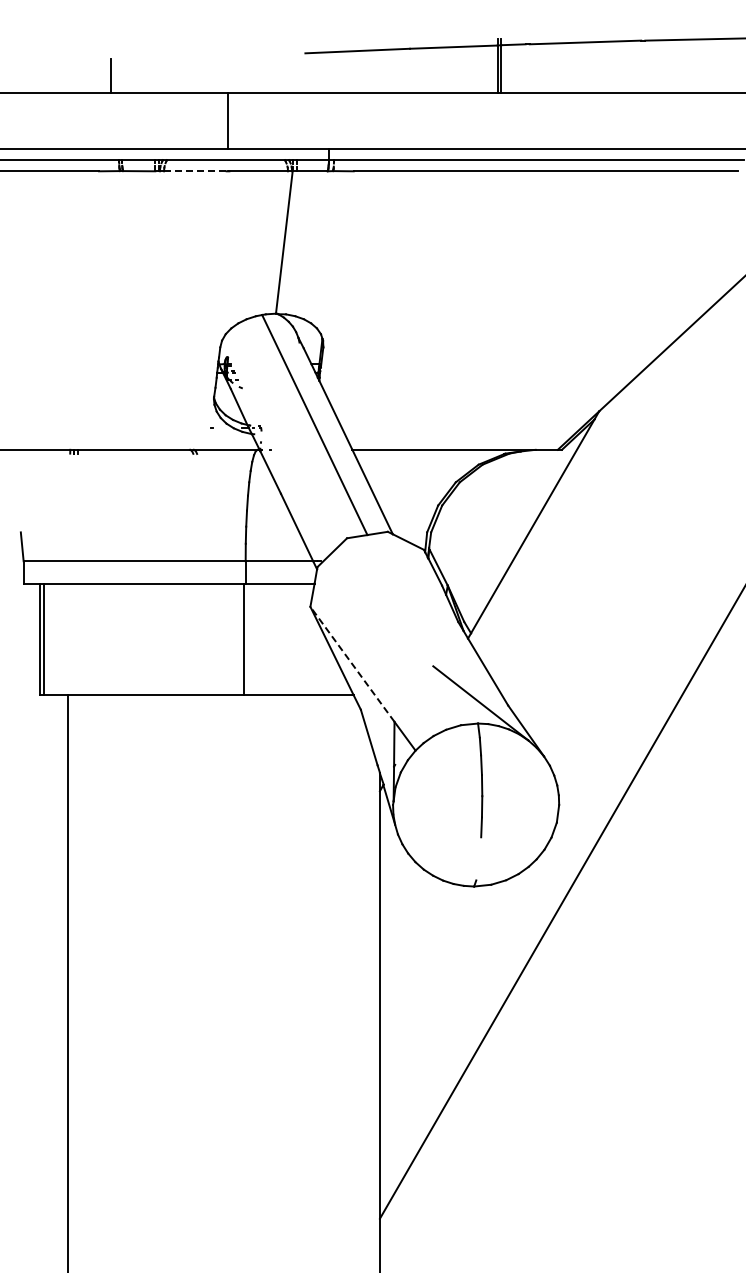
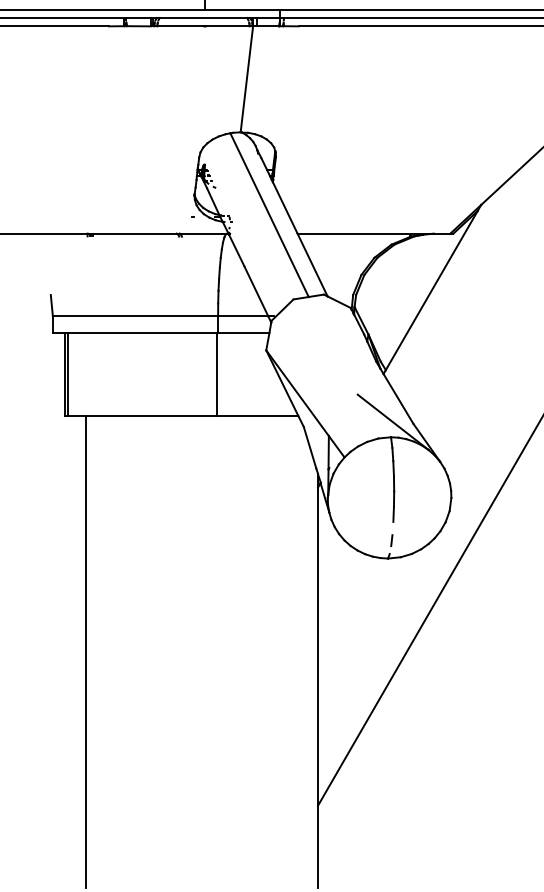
line: (195, 171) -> (180, 26), dashed -> solid
line: (352, 663) -> (297, 392), dashed -> solid
line: (478, 862) -> (391, 540), added

